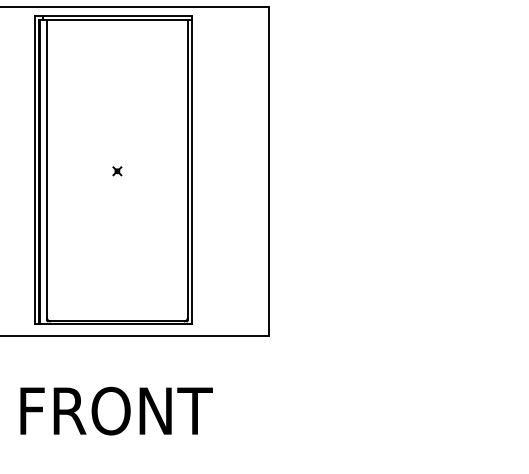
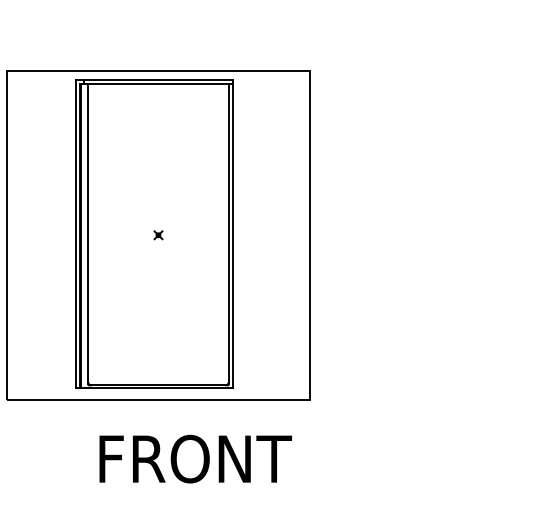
text: (116, 410) -> (195, 458), moved

